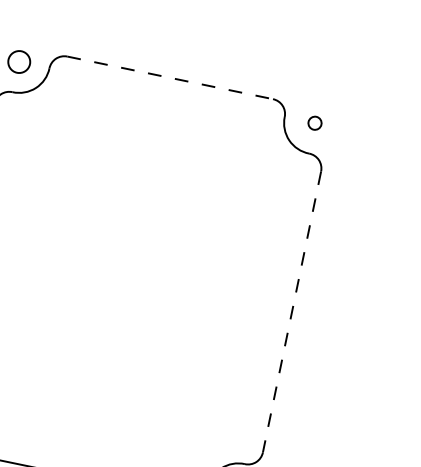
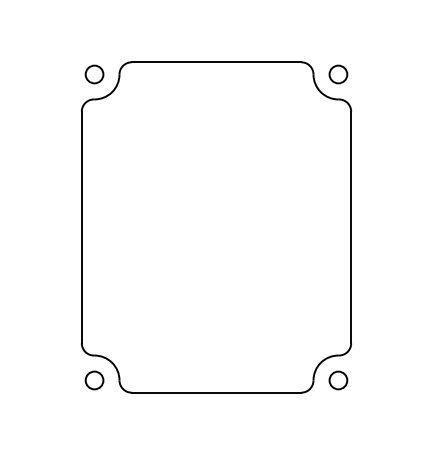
line: (170, 78) -> (216, 62), dashed -> solid
circle: (315, 123) -> (338, 74), size x1.67
line: (292, 312) -> (351, 227), dashed -> solid

